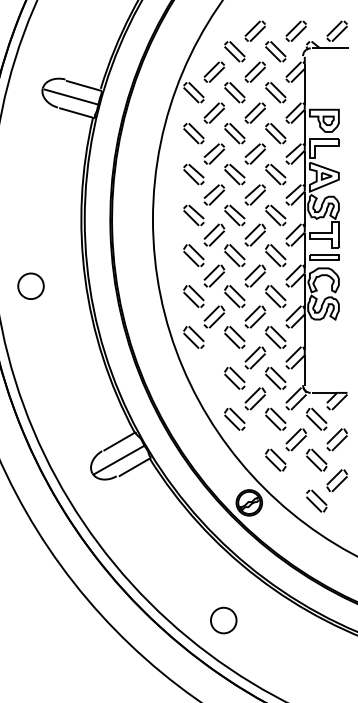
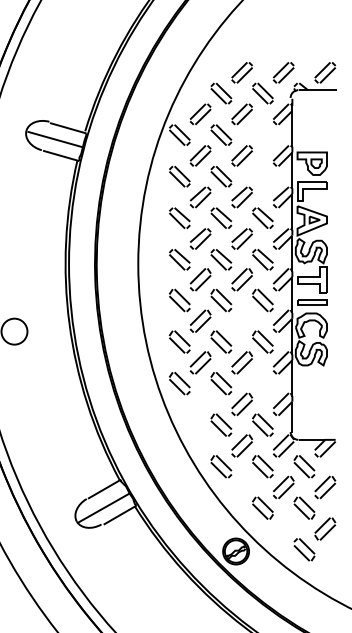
part: (275, 92) -> (262, 134), removed
part: (275, 133) -> (262, 176), removed
part: (255, 275) -> (242, 320), removed
part: (275, 337) -> (262, 383), removed

